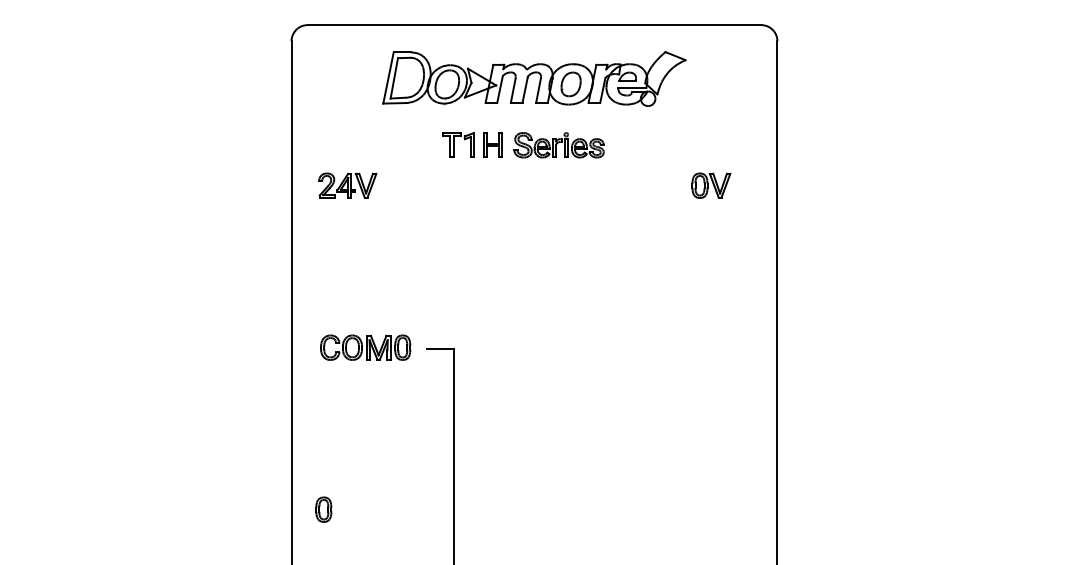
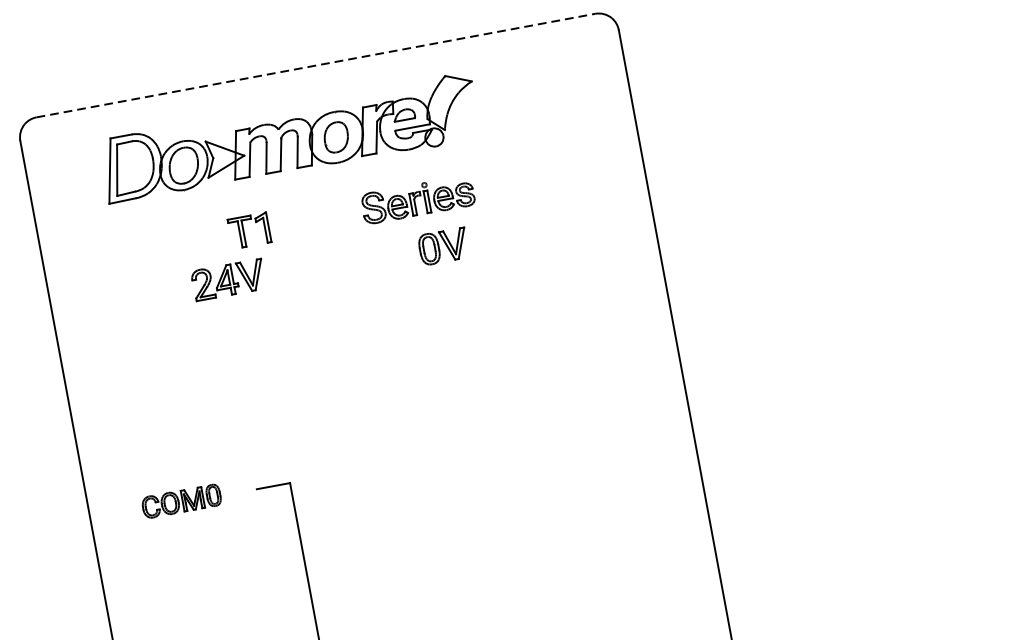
line: (534, 25) -> (315, 66), solid -> dashed
part: (534, 78) -> (289, 138), moved
part: (492, 144) -> (291, 222), removed
part: (558, 145) -> (417, 200), moved
part: (347, 185) -> (228, 279), moved
part: (711, 185) -> (443, 246), moved
part: (365, 347) -> (181, 501), size x0.7

